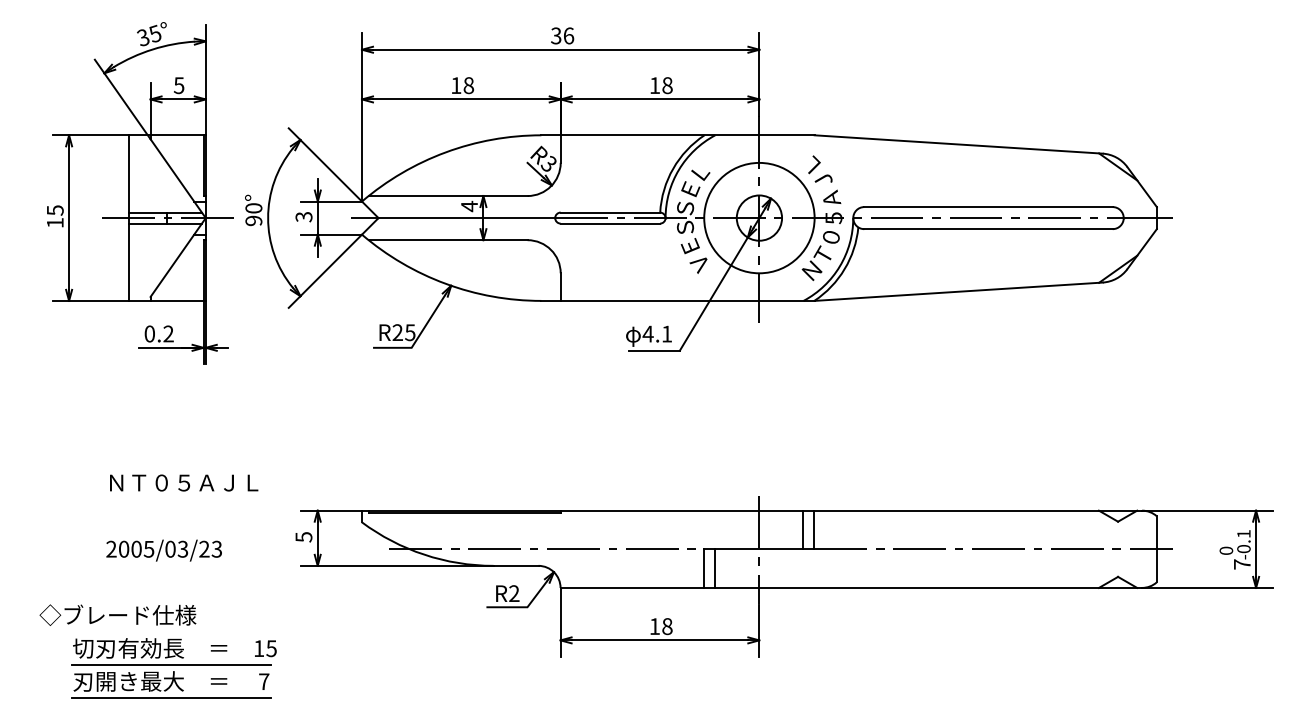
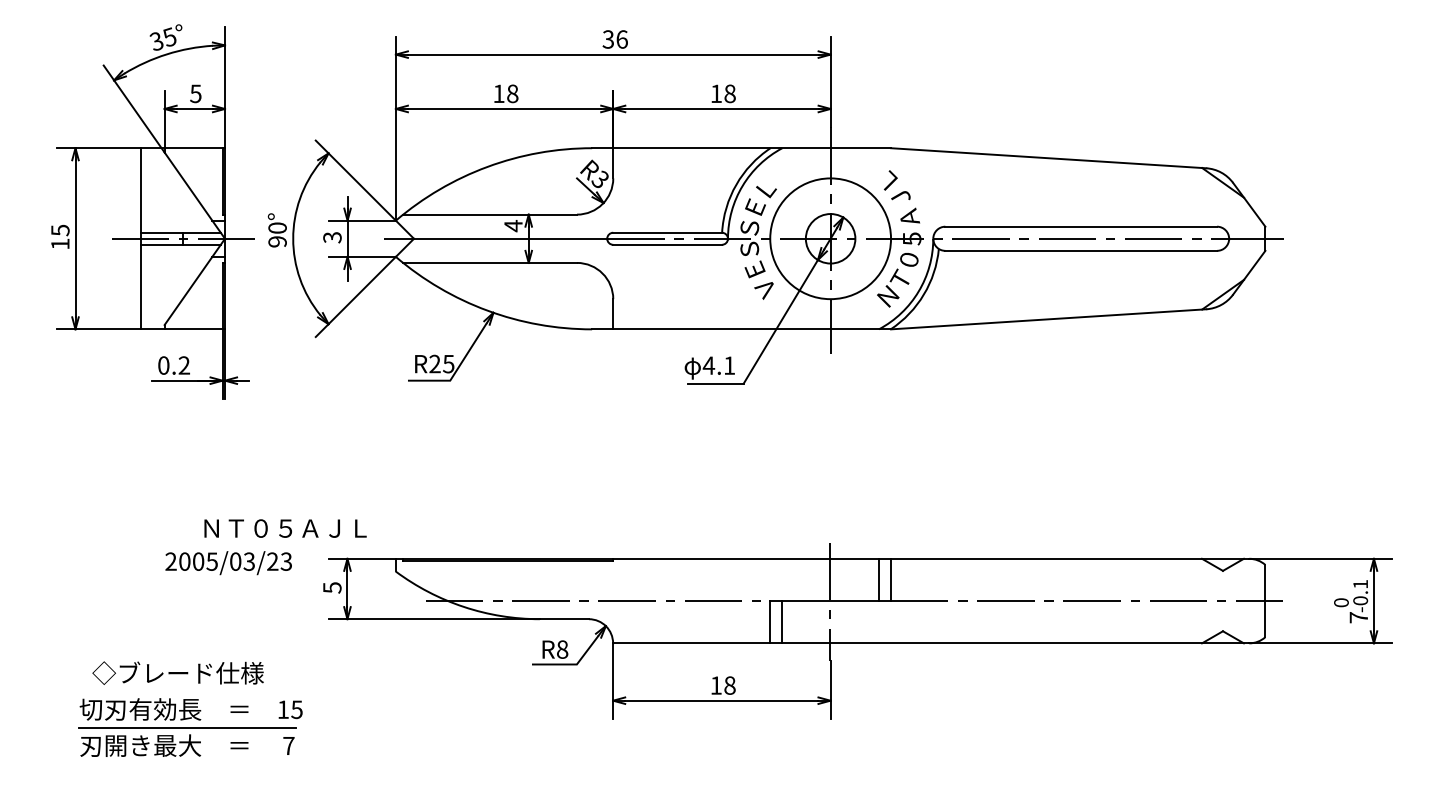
text: (184, 482) -> (285, 528), moved
text: (163, 550) -> (227, 563), moved
text: (514, 593) -> (562, 649), R2 -> R8
text: (117, 614) -> (177, 672), moved
line: (171, 698) -> (187, 764), removed

